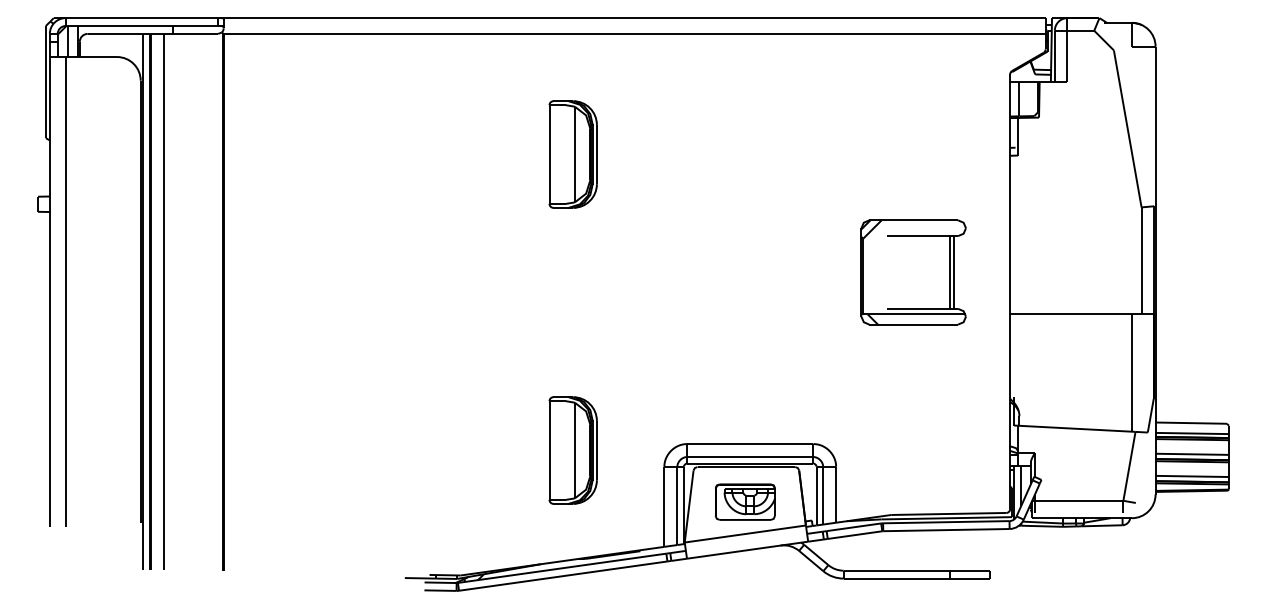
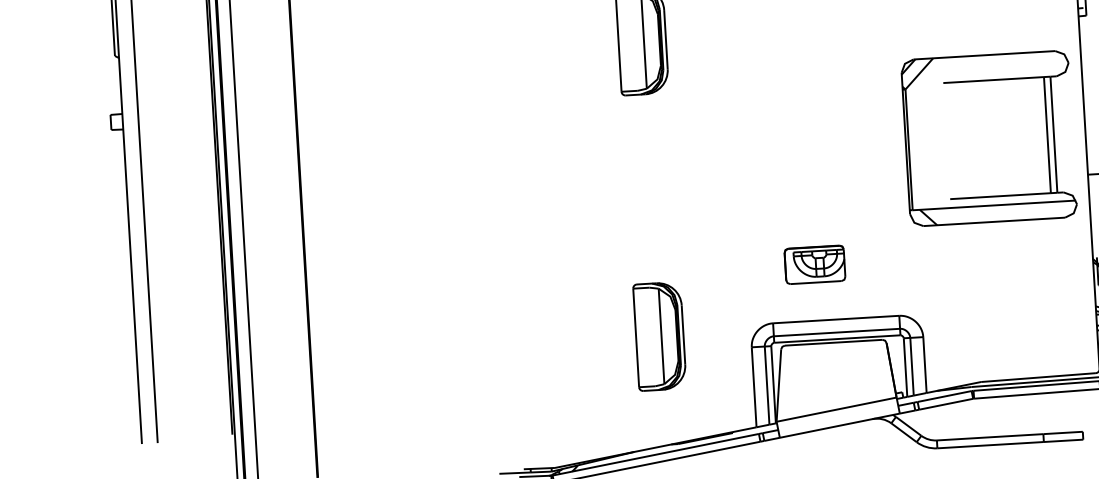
part: (913, 272) -> (988, 138), size x1.6
part: (744, 501) -> (814, 264), moved

